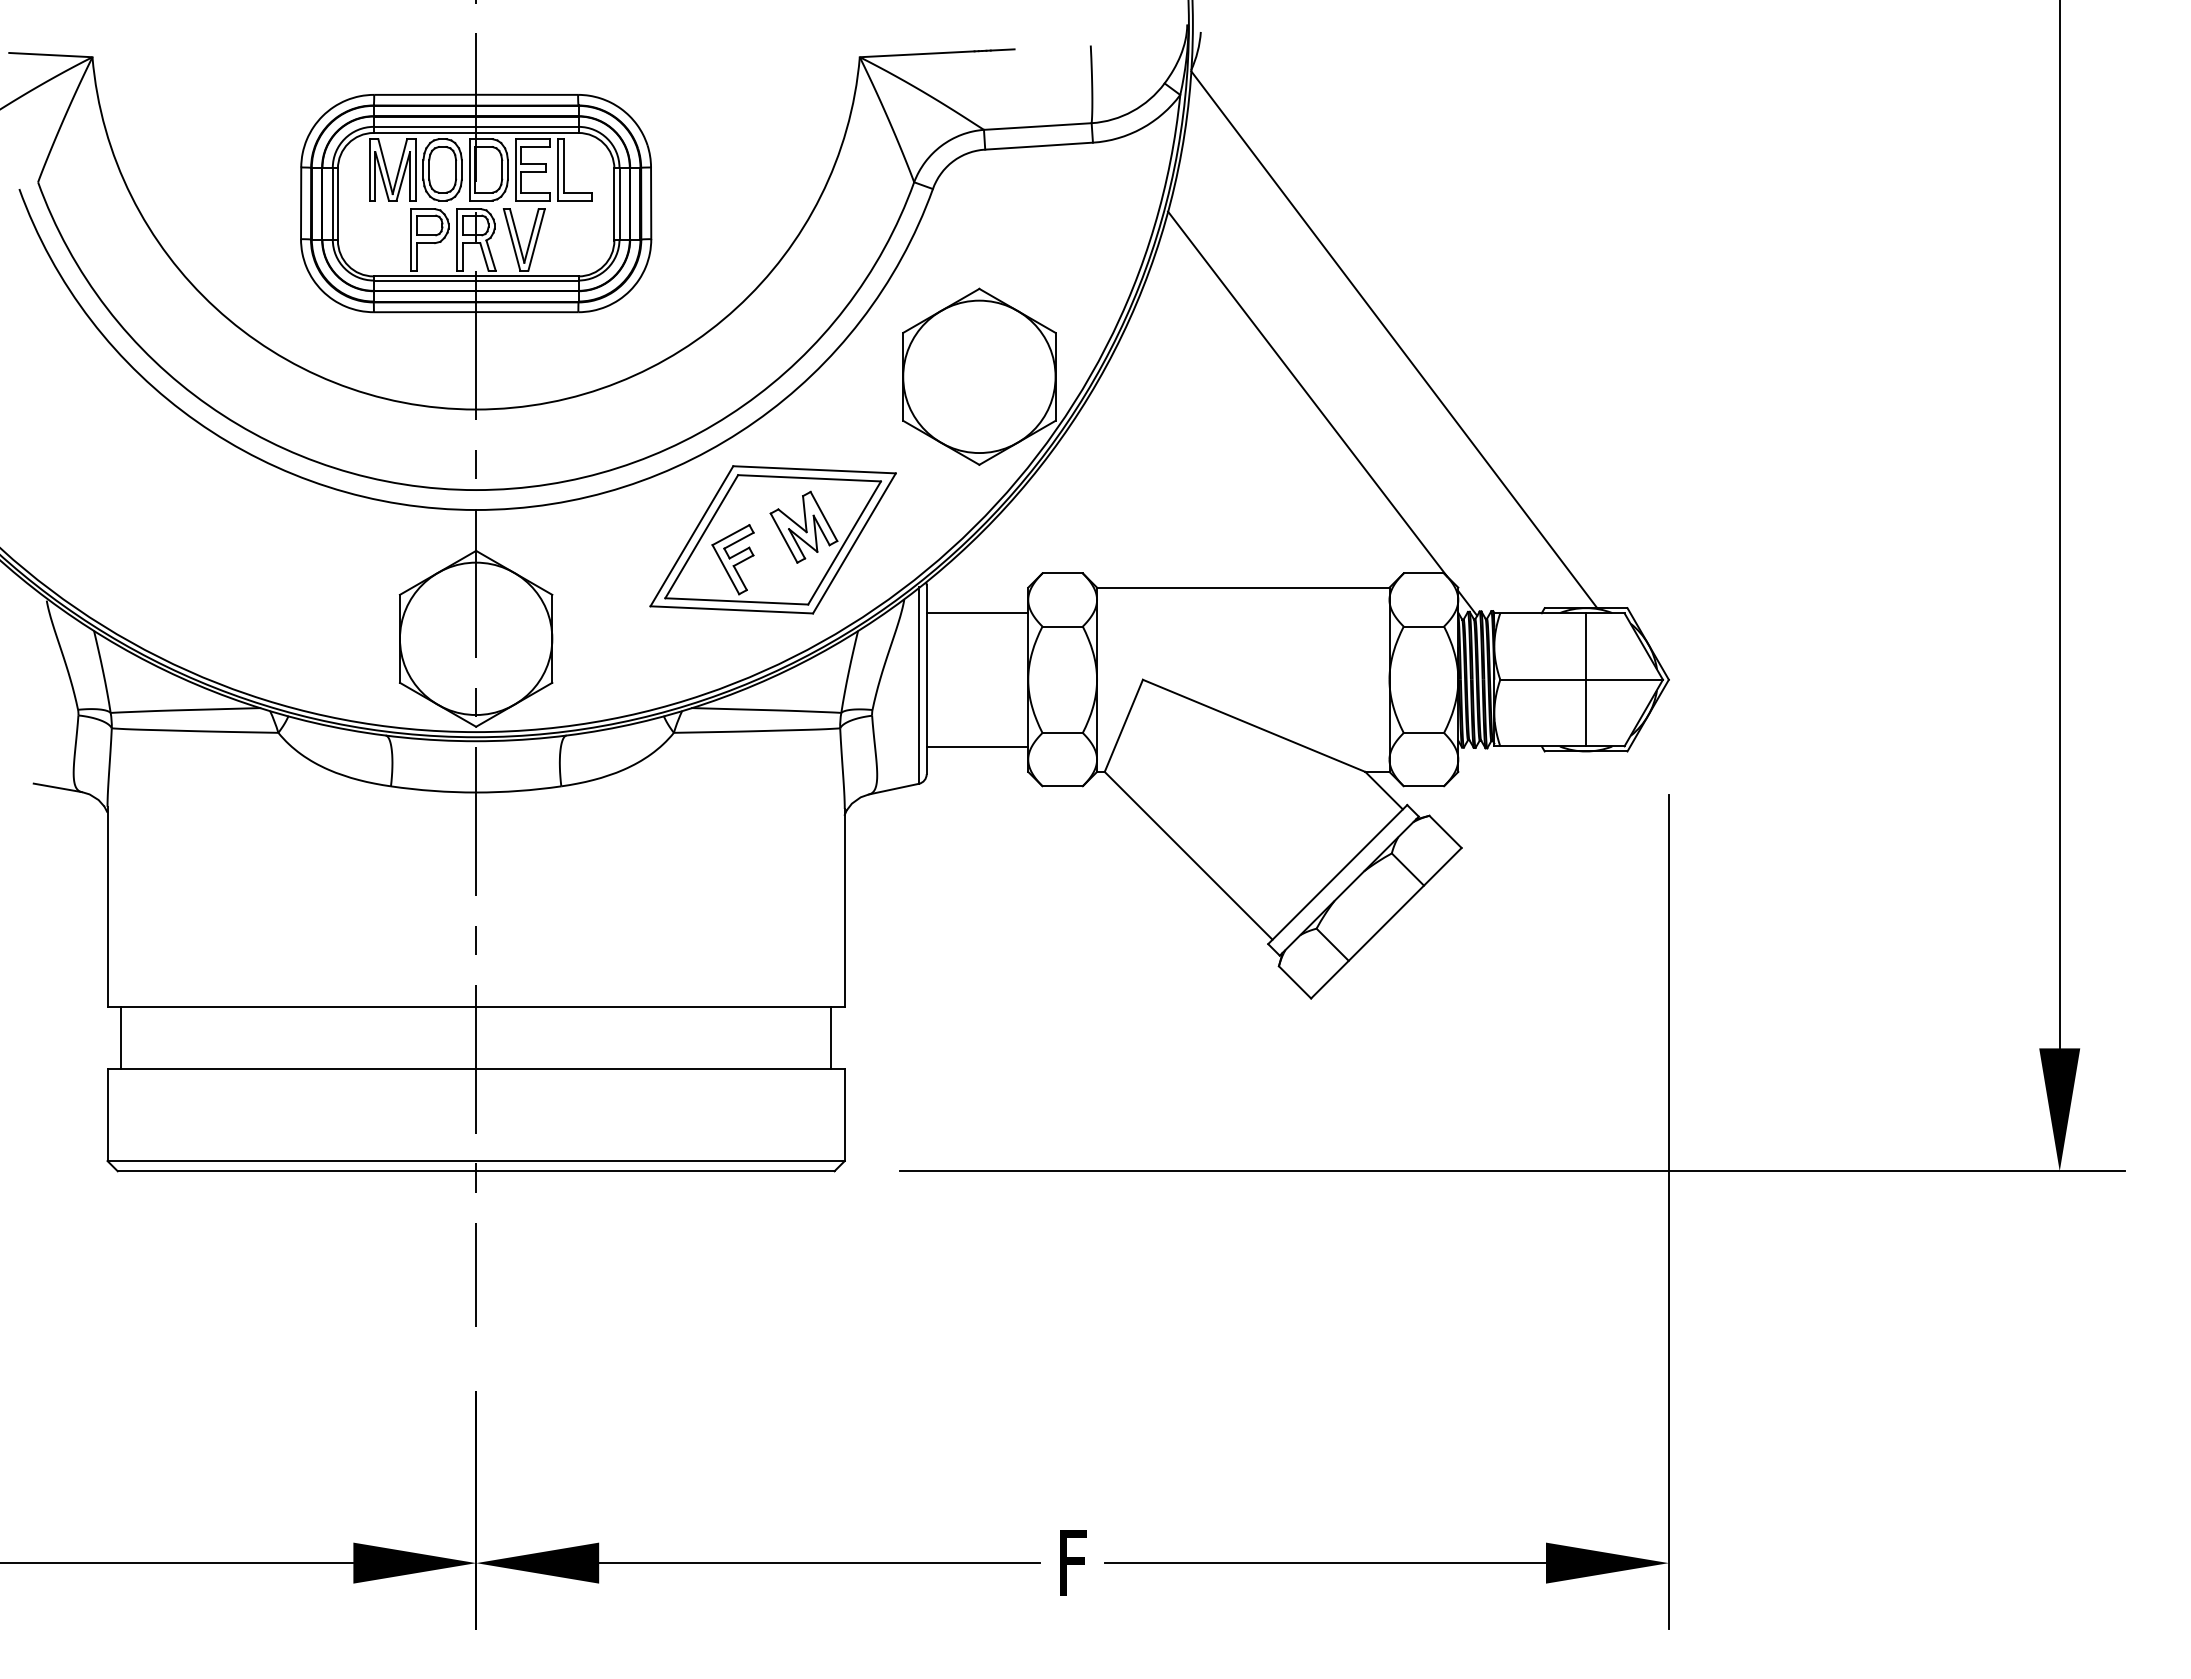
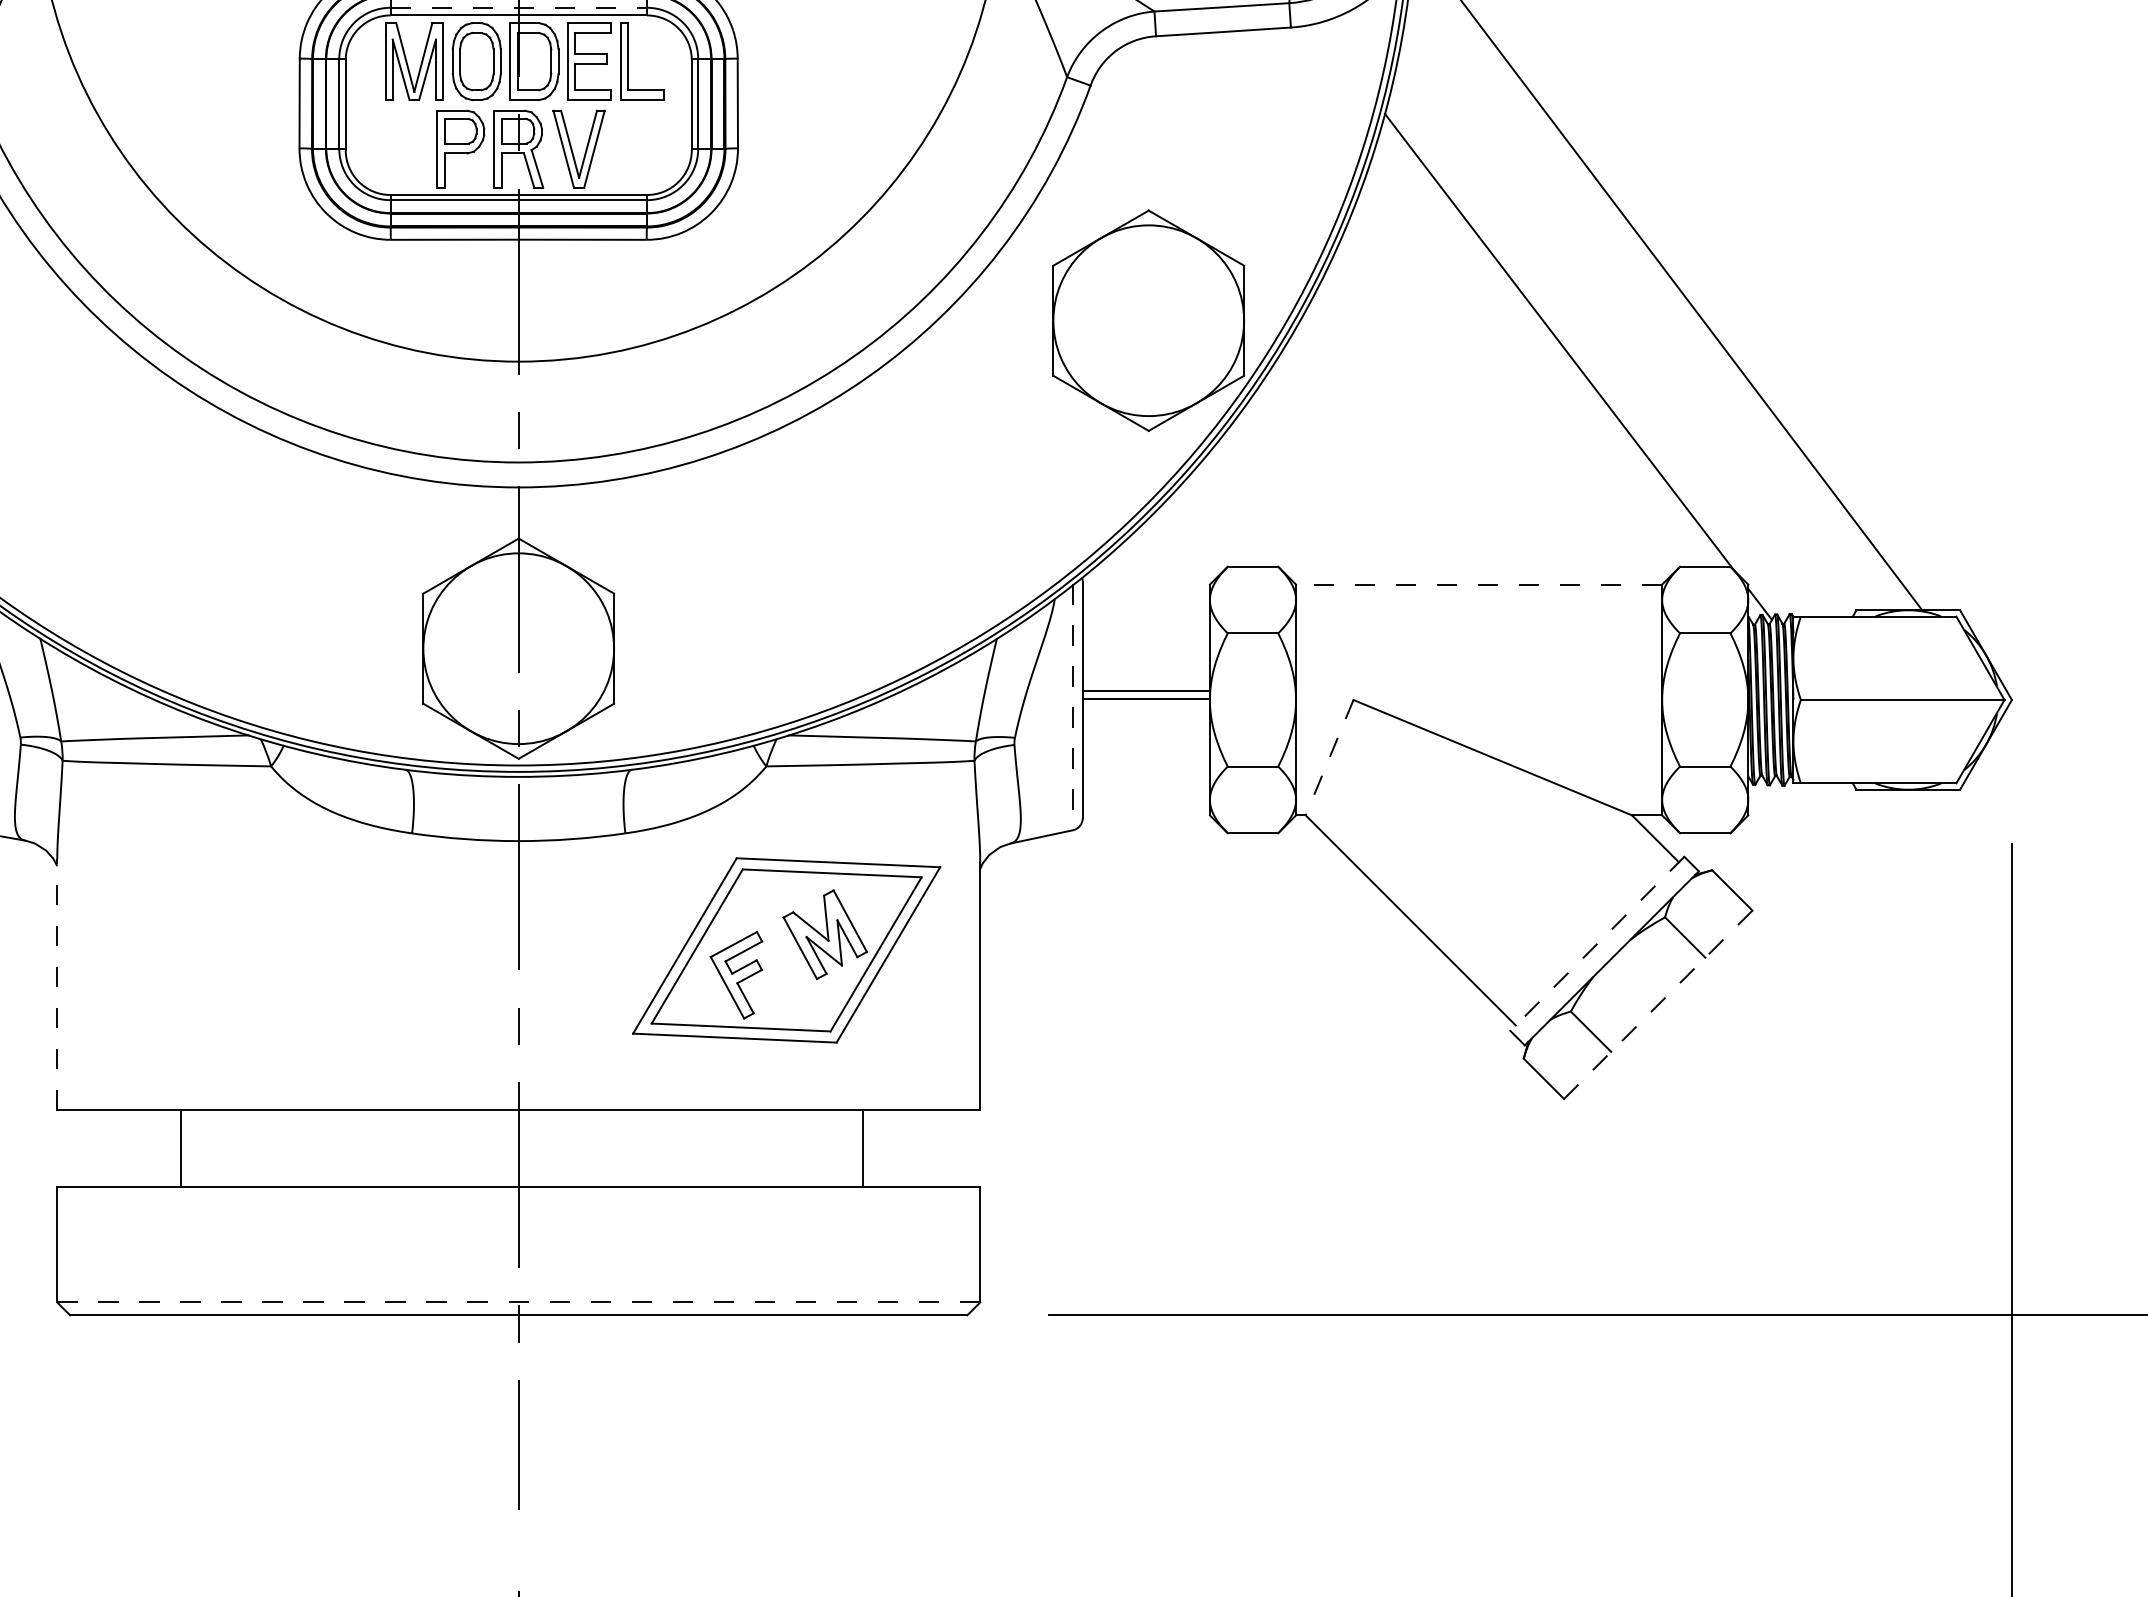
line: (476, 126) -> (519, 7), solid -> dashed
part: (772, 539) -> (785, 950), moved
line: (1242, 587) -> (1478, 584), solid -> dashed
line: (977, 612) -> (1146, 690), moved
line: (1586, 679) -> (1908, 699), removed
line: (918, 686) -> (1072, 708), solid -> dashed
line: (1123, 725) -> (1329, 757), solid -> dashed
line: (977, 746) -> (1146, 698), moved
line: (1337, 874) -> (1597, 943), solid -> dashed
line: (107, 906) -> (57, 983), solid -> dashed
line: (1386, 923) -> (1658, 1005), solid -> dashed
line: (121, 1037) -> (181, 1147), moved
line: (831, 1037) -> (863, 1147), moved
line: (476, 1161) -> (519, 1303), solid -> dashed

